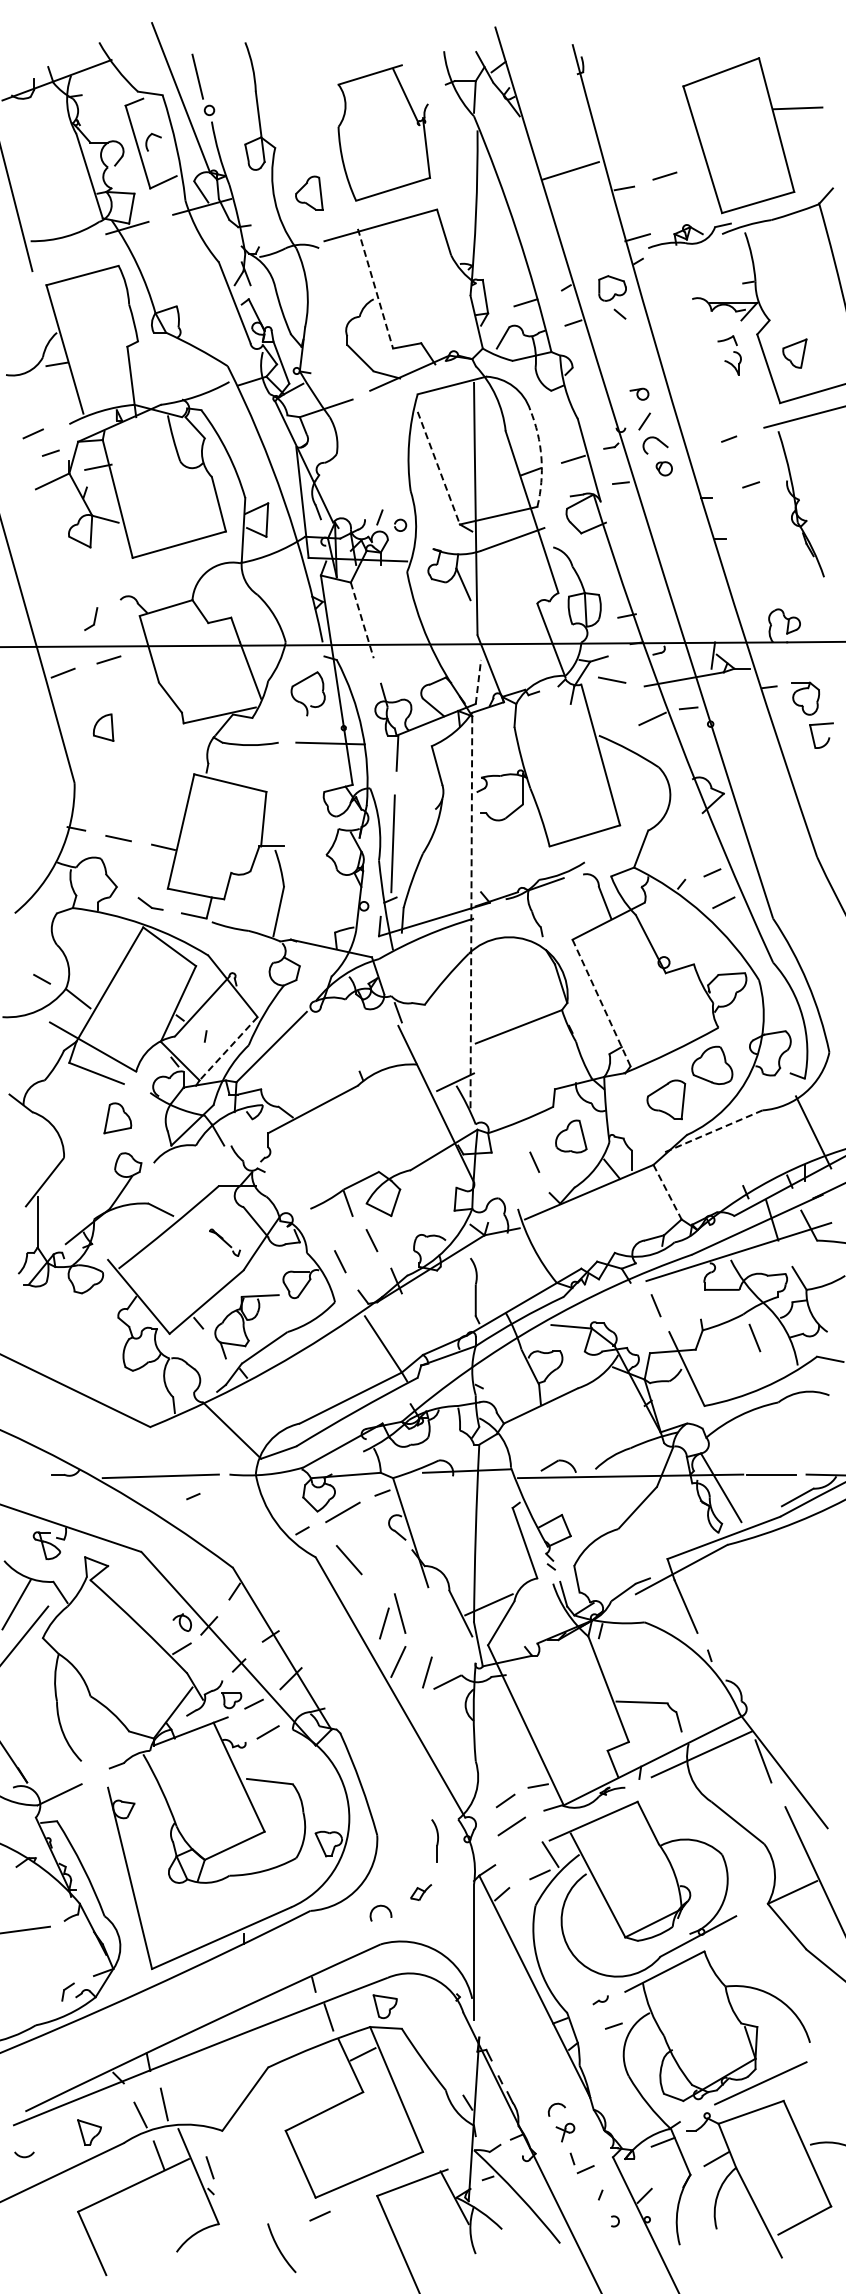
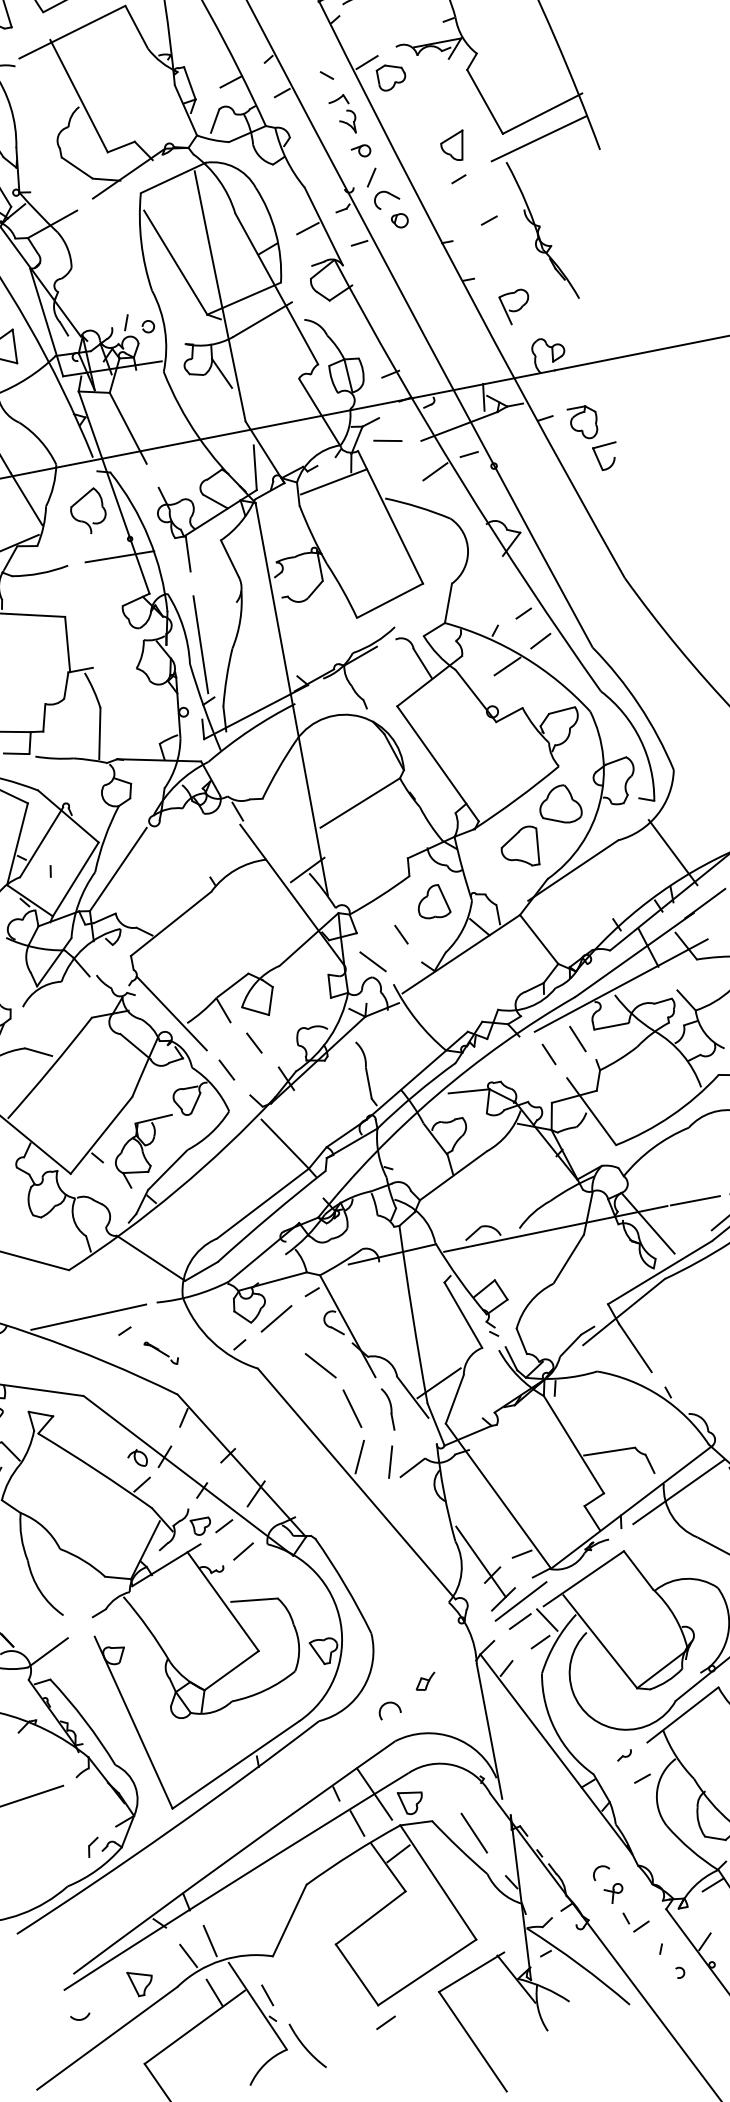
part: (612, 288) -> (391, 77), moved
line: (375, 289) -> (79, 96), dashed -> solid
line: (660, 308) -> (366, 62), added
part: (794, 353) -> (453, 146), moved
part: (729, 355) -> (343, 114), moved
arc: (541, 457) -> (275, 232), dashed -> solid
line: (439, 468) -> (176, 262), dashed -> solid
part: (760, 573) -> (515, 306), added
line: (362, 620) -> (128, 428), dashed -> solid
line: (478, 681) -> (255, 467), dashed -> solid
line: (552, 709) -> (334, 481), added
line: (471, 913) -> (291, 699), dashed -> solid
line: (686, 921) -> (507, 666), added
line: (601, 1003) -> (438, 764), dashed -> solid
line: (228, 1048) -> (75, 879), dashed -> solid
line: (713, 1131) -> (573, 870), dashed -> solid
line: (501, 1182) -> (372, 961), added
line: (667, 1192) -> (539, 939), dashed -> solid
line: (296, 1196) -> (171, 1013), added
part: (224, 1242) -> (161, 1353), moved
line: (754, 1337) -> (577, 1038), moved
line: (349, 1560) -> (321, 1366), moved
line: (384, 1623) -> (338, 1421), removed
line: (496, 1785) -> (480, 1561), added
line: (528, 1831) -> (521, 1601), added
part: (434, 1840) -> (387, 1409), moved
line: (523, 1850) -> (519, 1621), added
line: (350, 1991) -> (374, 1793), added
line: (440, 2048) -> (474, 1833), added
arc: (280, 2249) -> (306, 2047), moved

